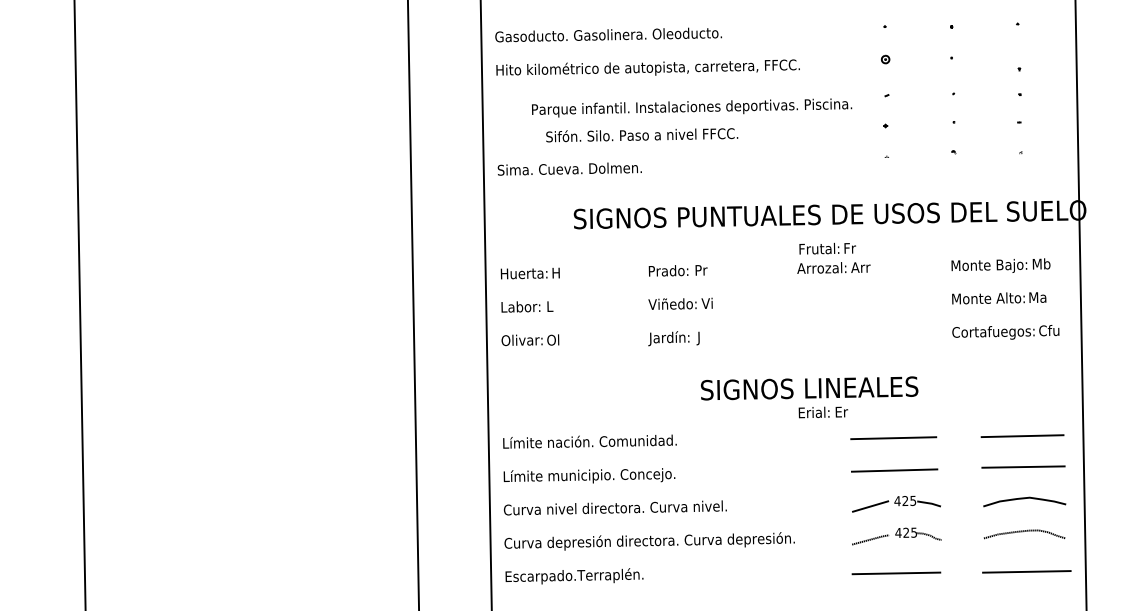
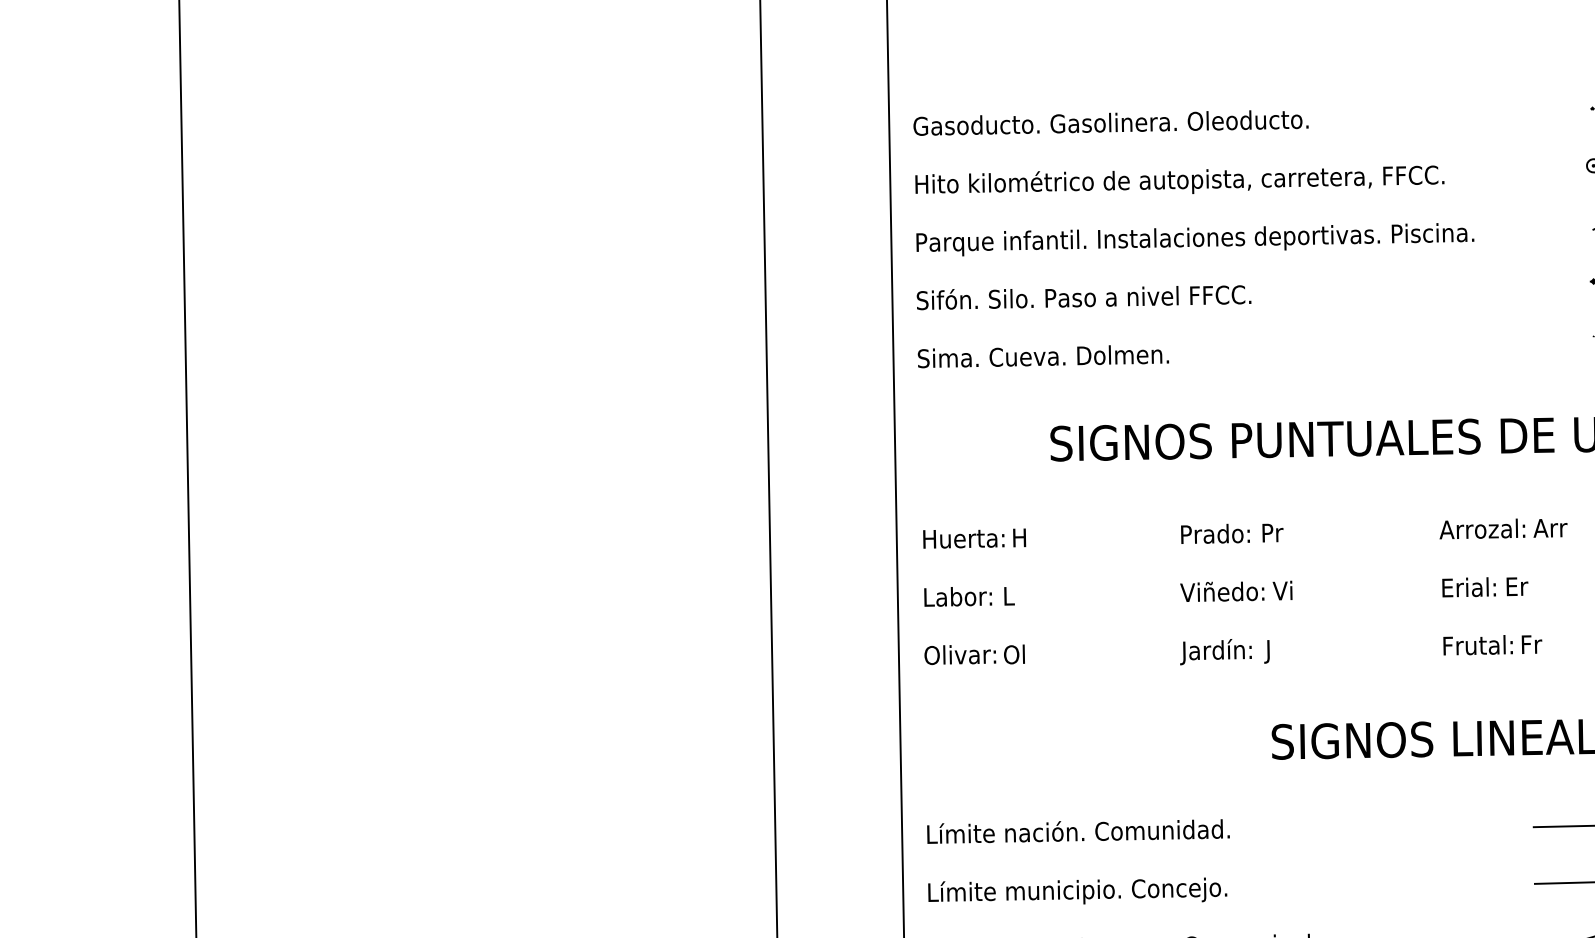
text: (692, 107) -> (1196, 238), moved
text: (642, 135) -> (1084, 298), moved
text: (827, 248) -> (1492, 644), moved
text: (822, 412) -> (1483, 587), moved

